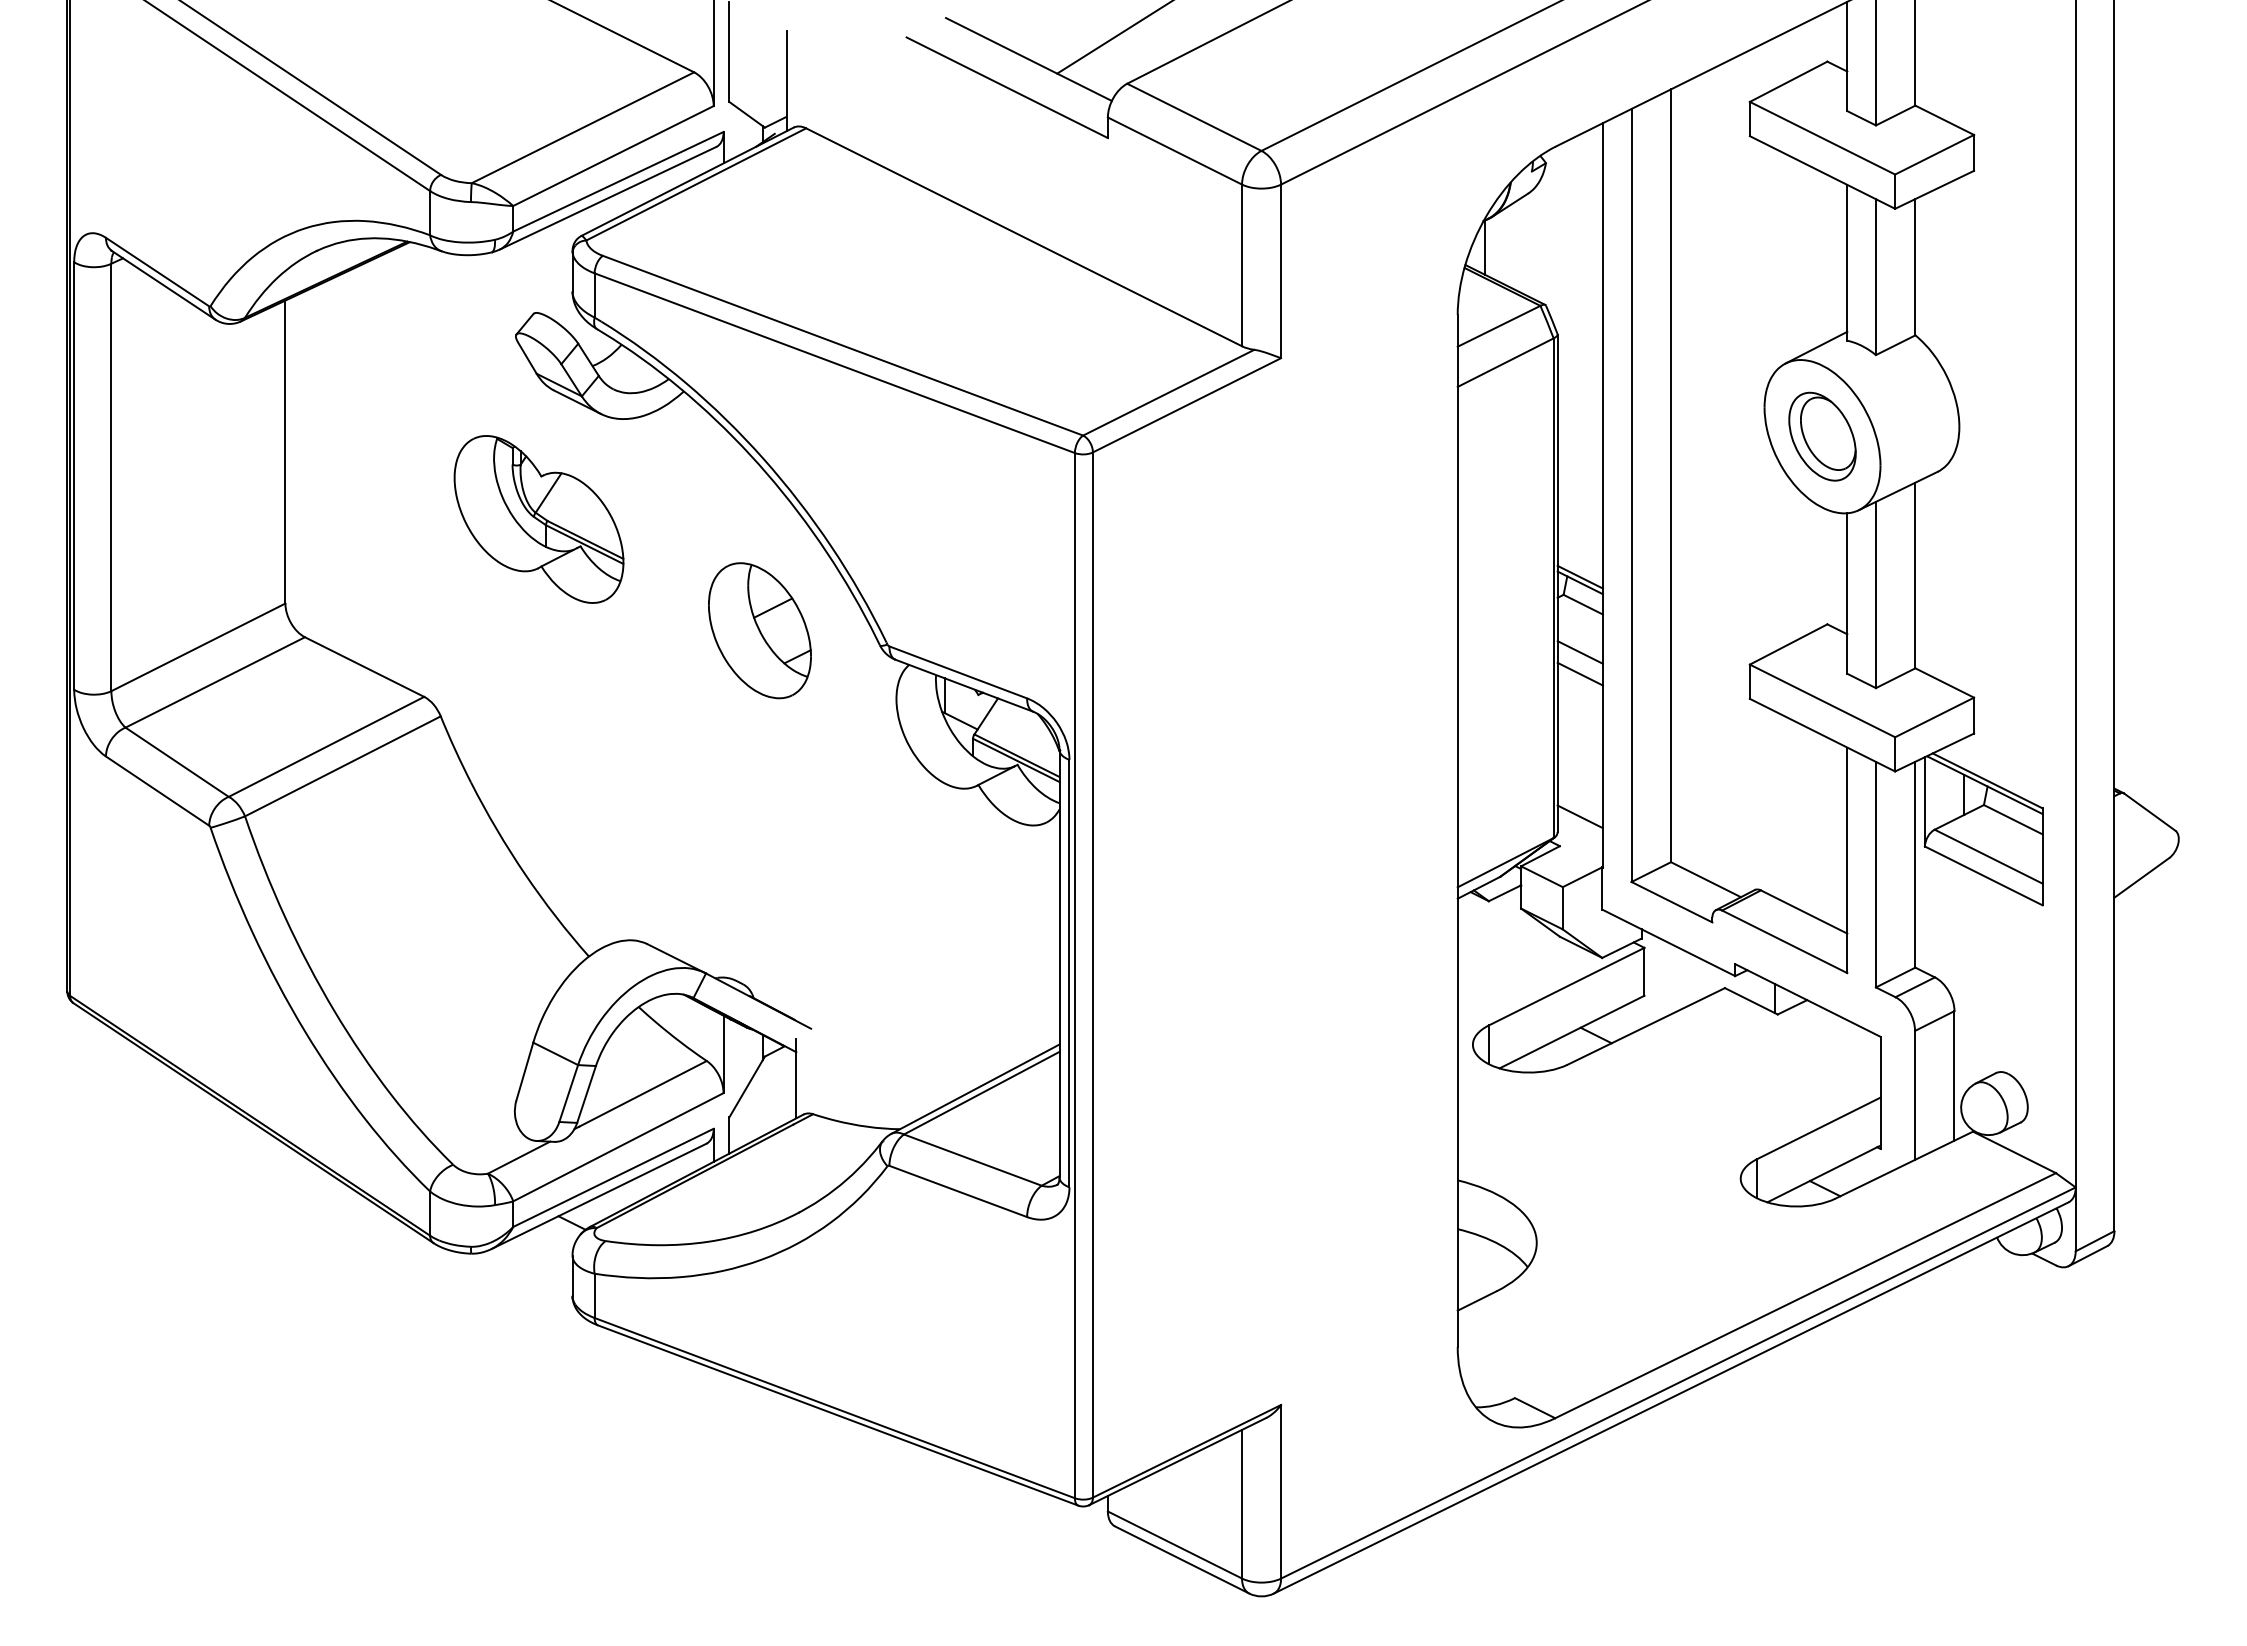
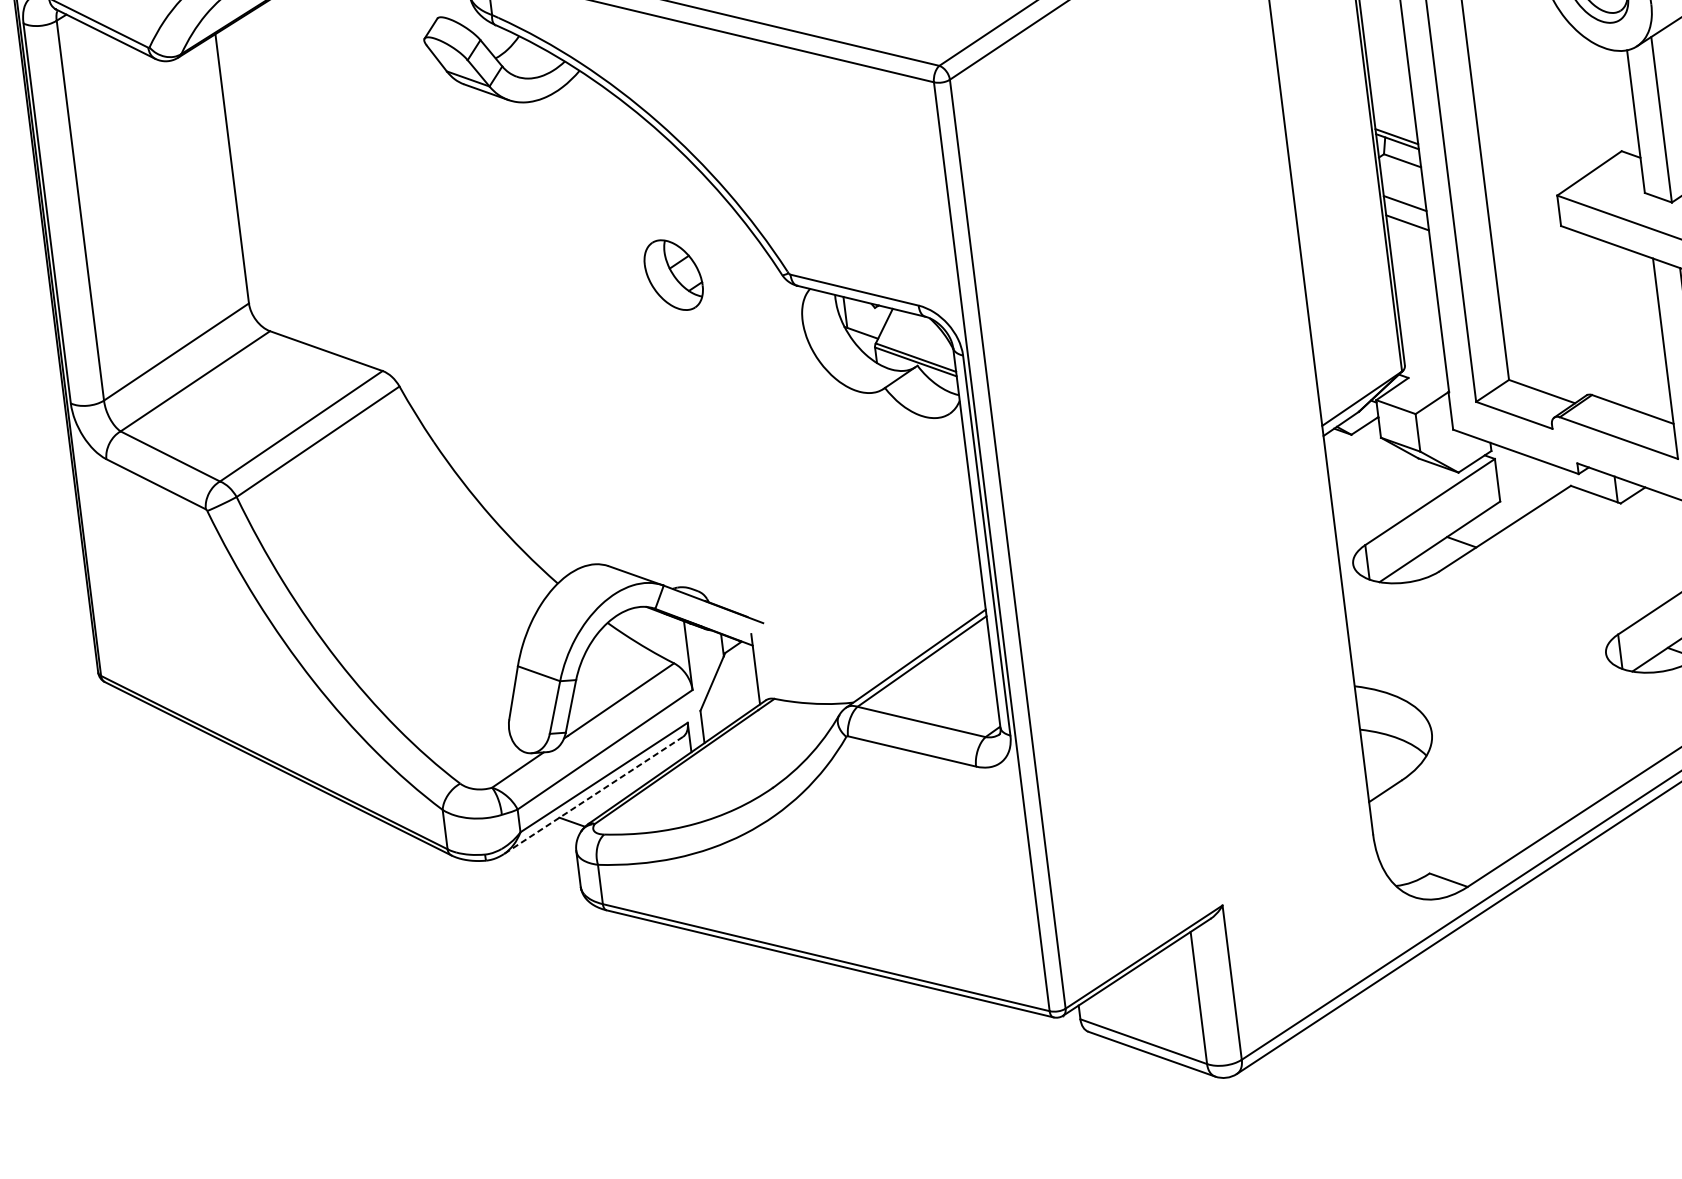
part: (538, 519) -> (464, 200), removed
part: (759, 630) -> (673, 274), size x0.6
line: (1579, 816) -> (1422, 349), removed
line: (599, 1196) -> (593, 795), solid -> dashed

